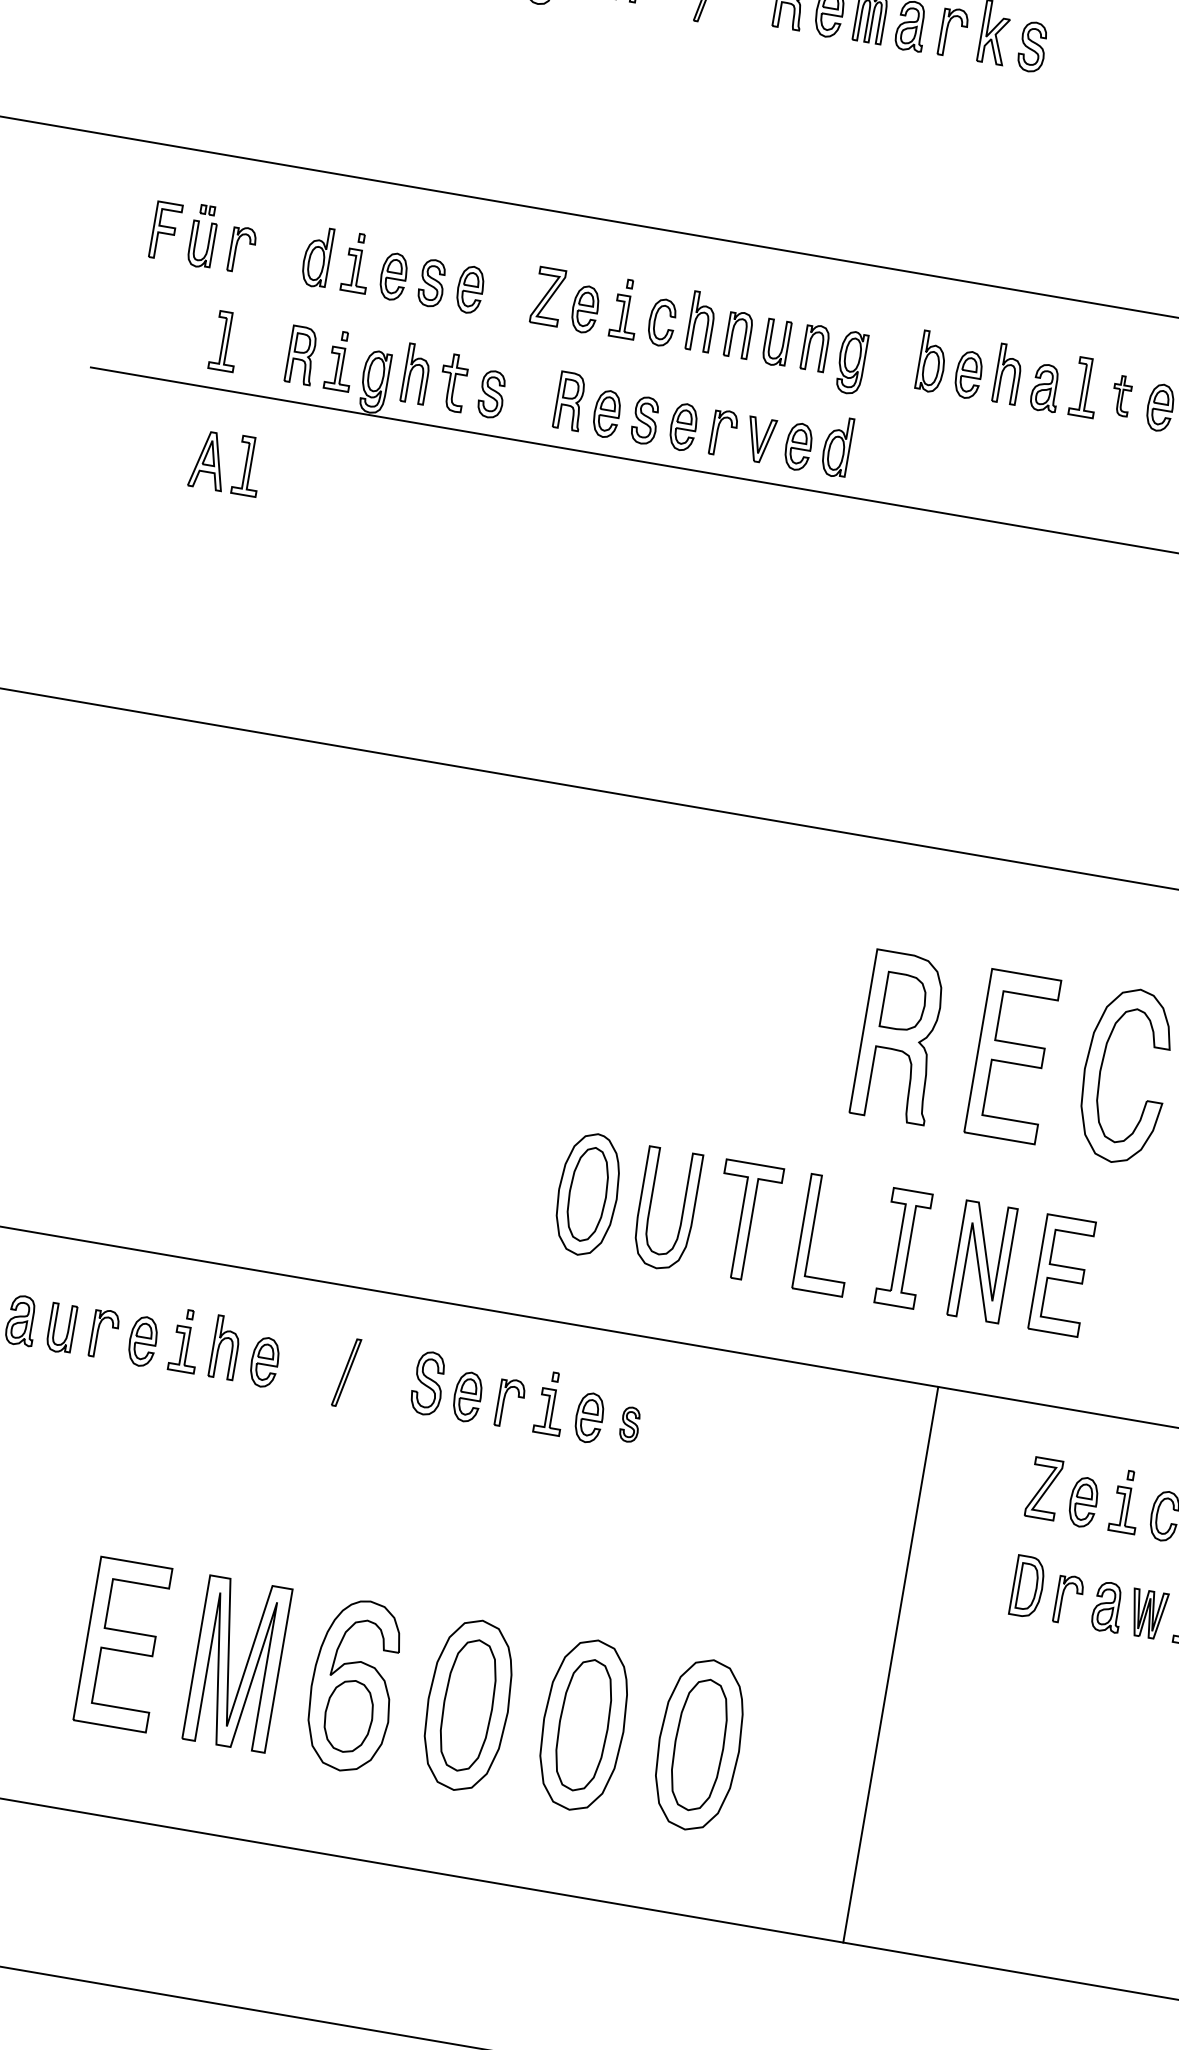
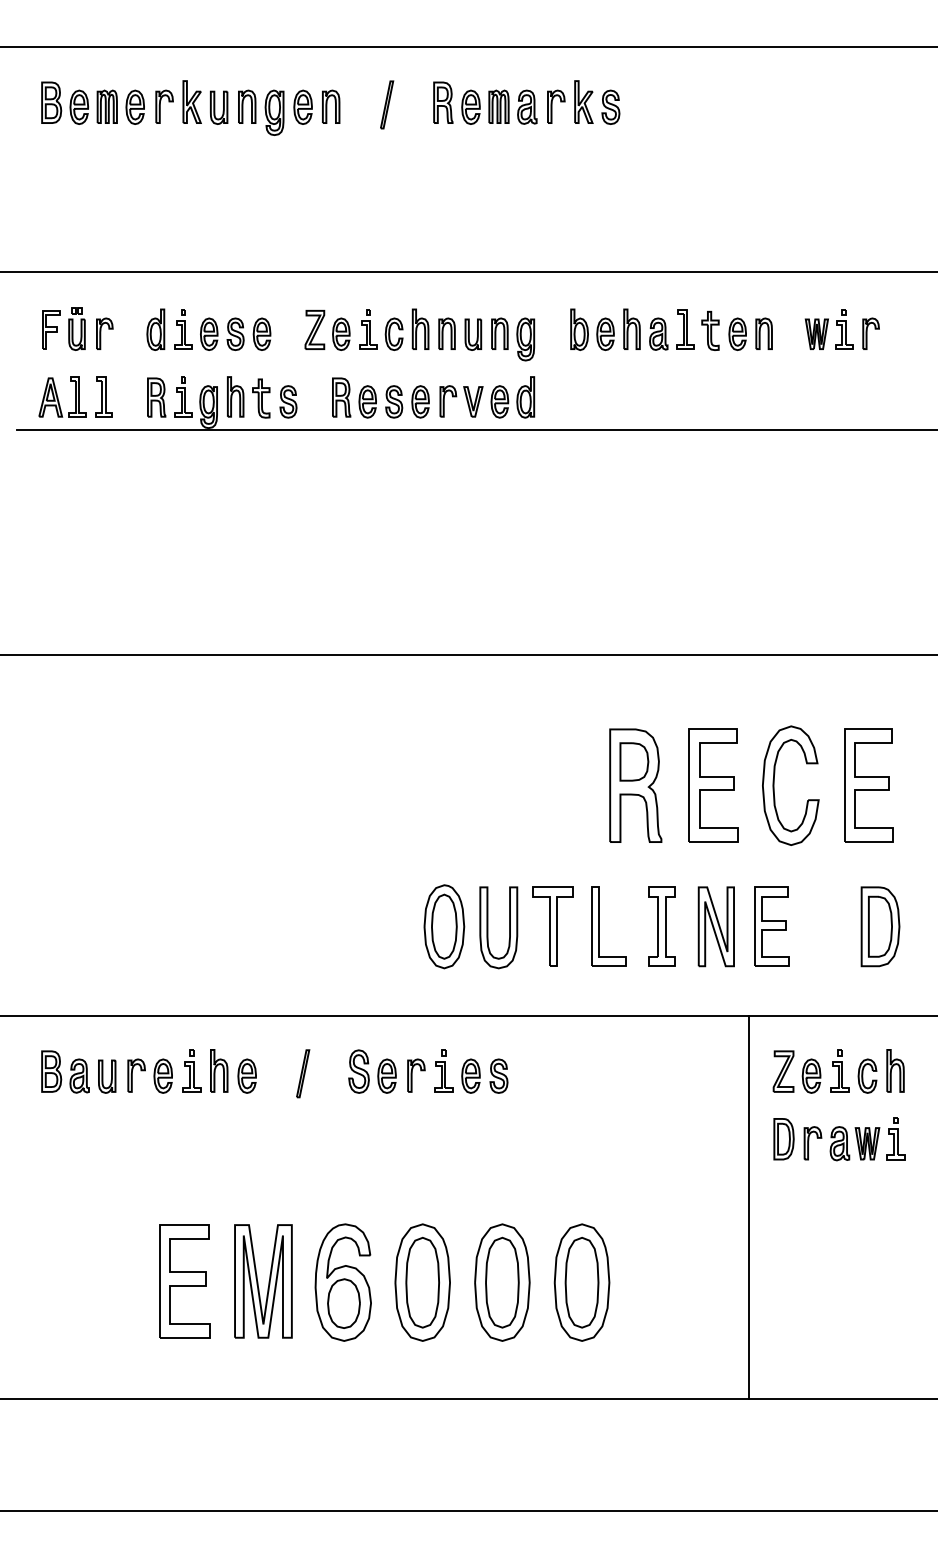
part: (1121, 395) -> (710, 330), size x1.43
part: (226, 461) -> (62, 396), moved
part: (629, 1423) -> (498, 1075), size x1.43
line: (891, 1664) -> (749, 1206), moved

